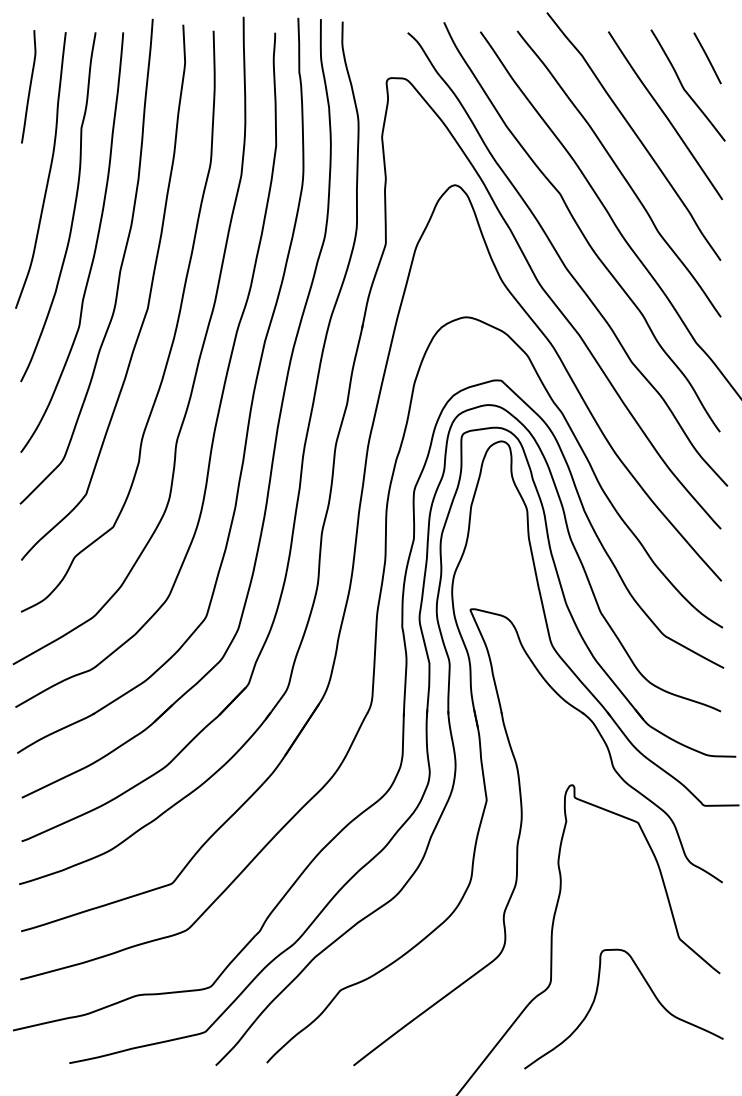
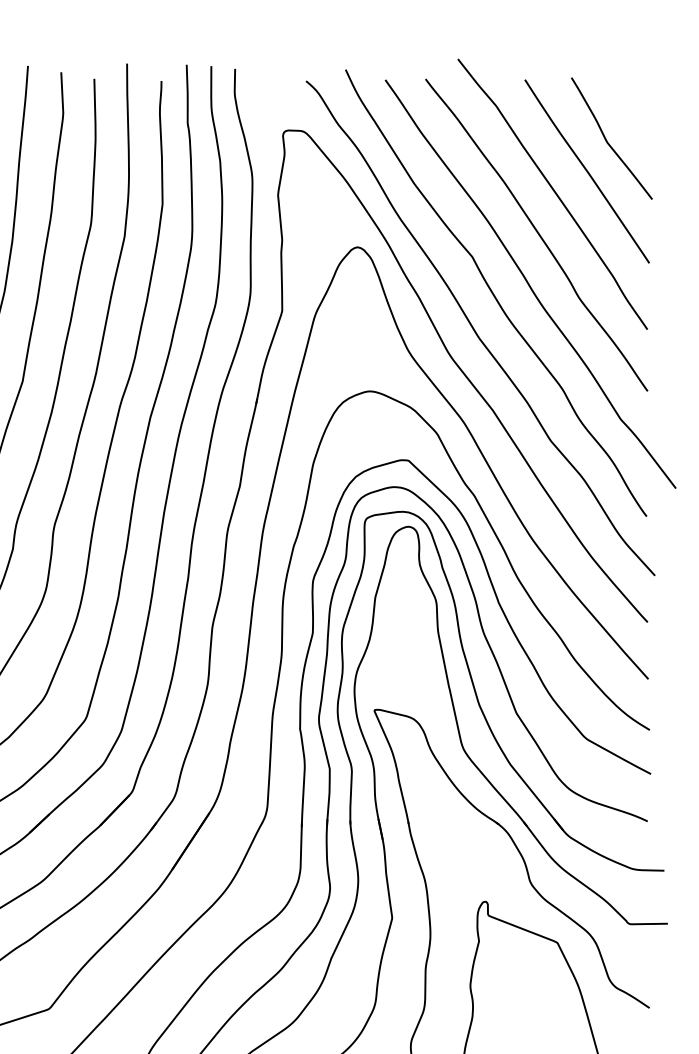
line: (707, 58) -> (633, 109), removed

